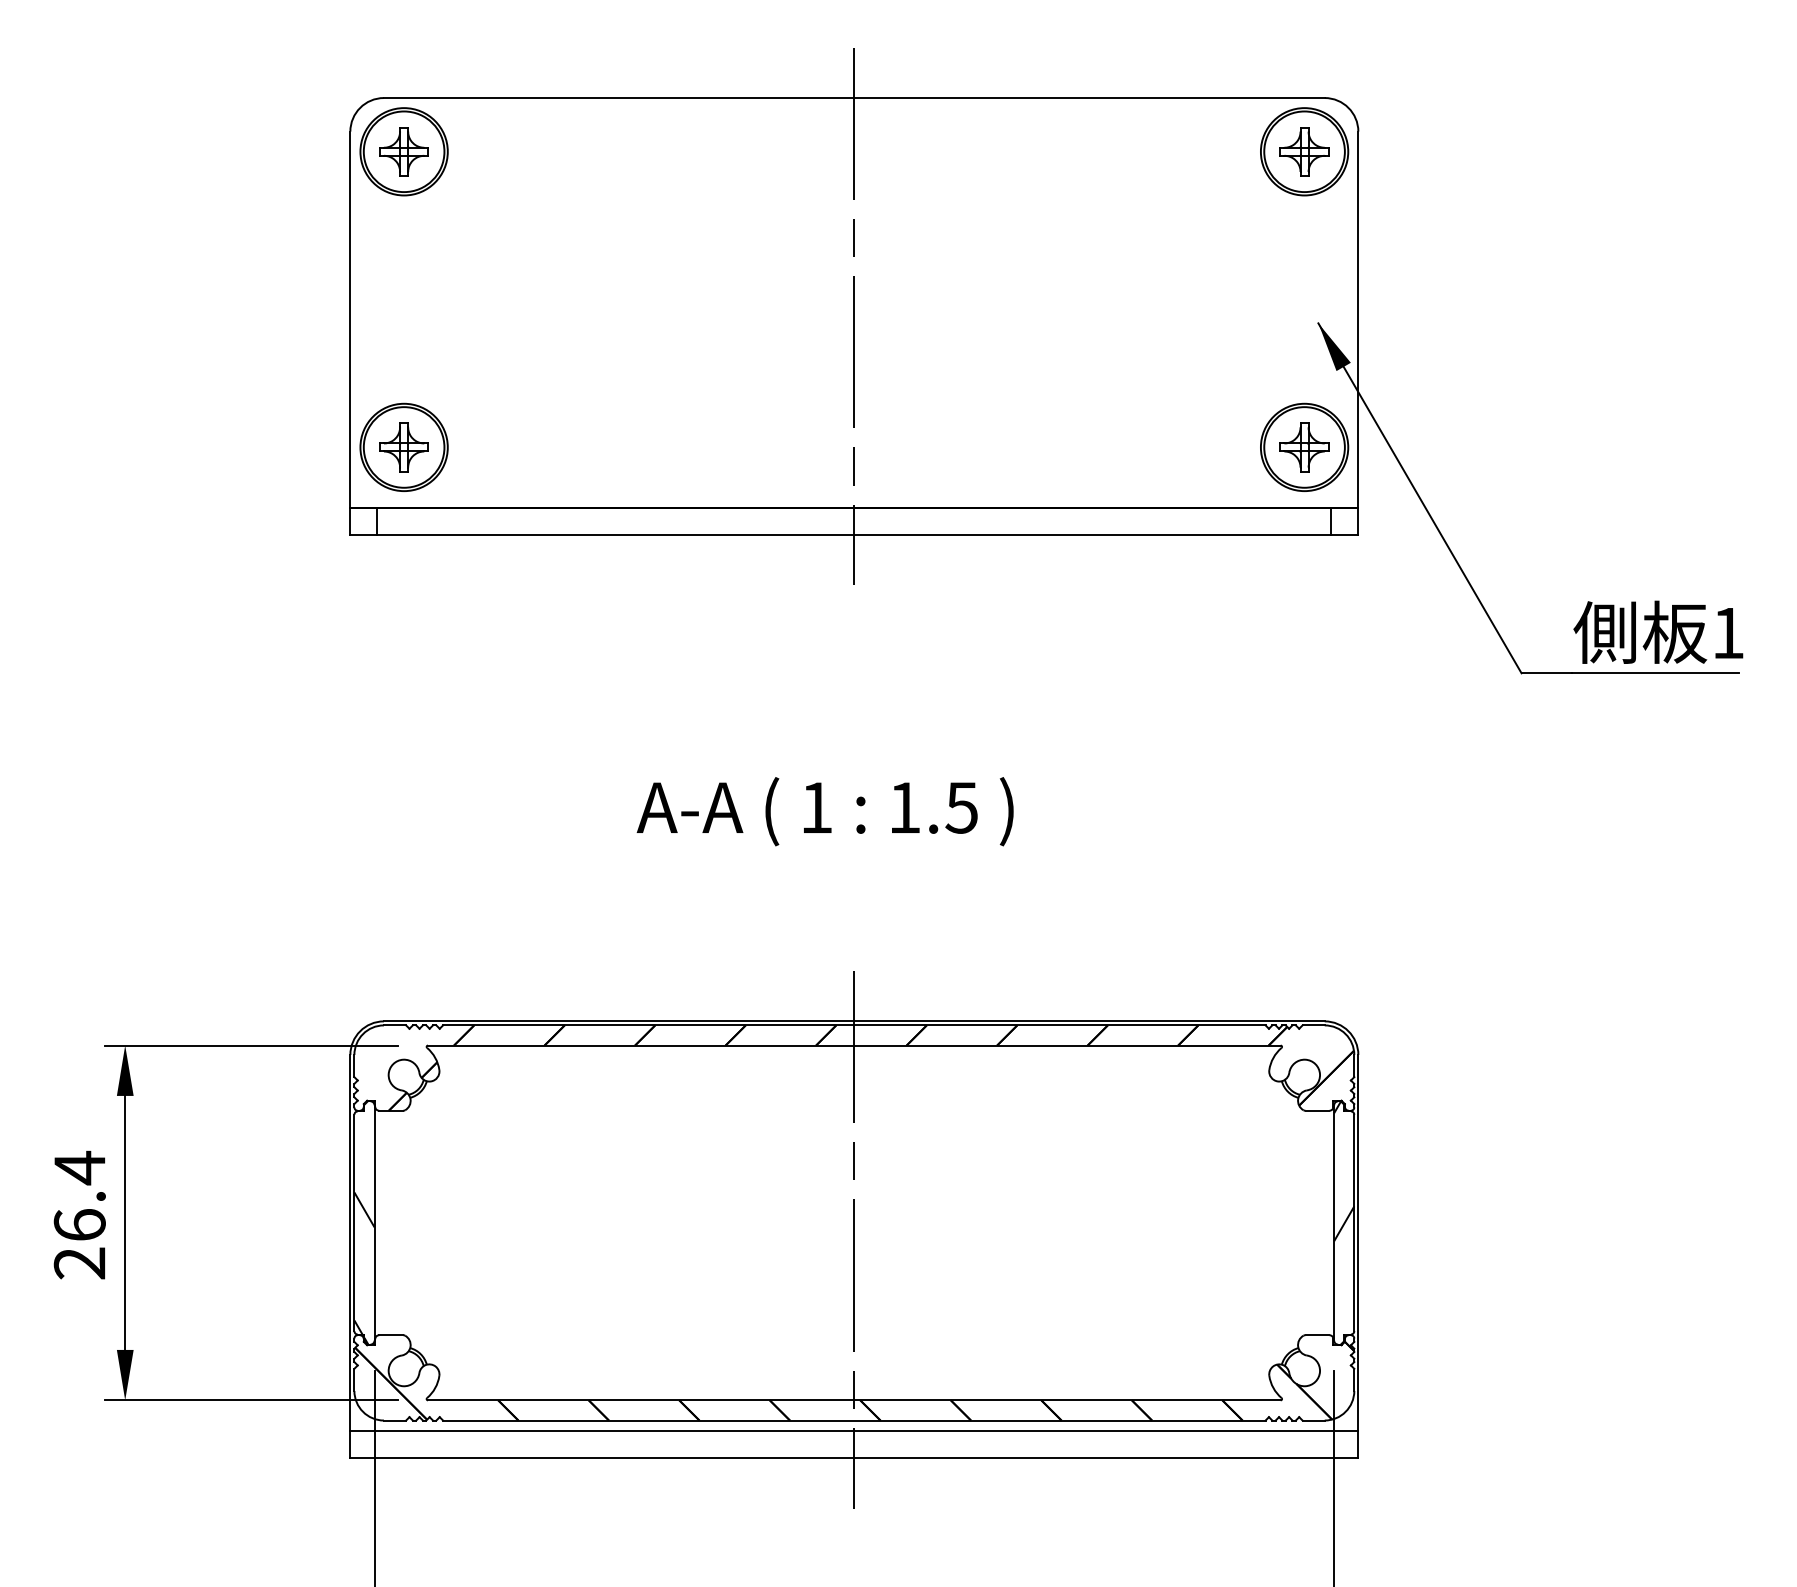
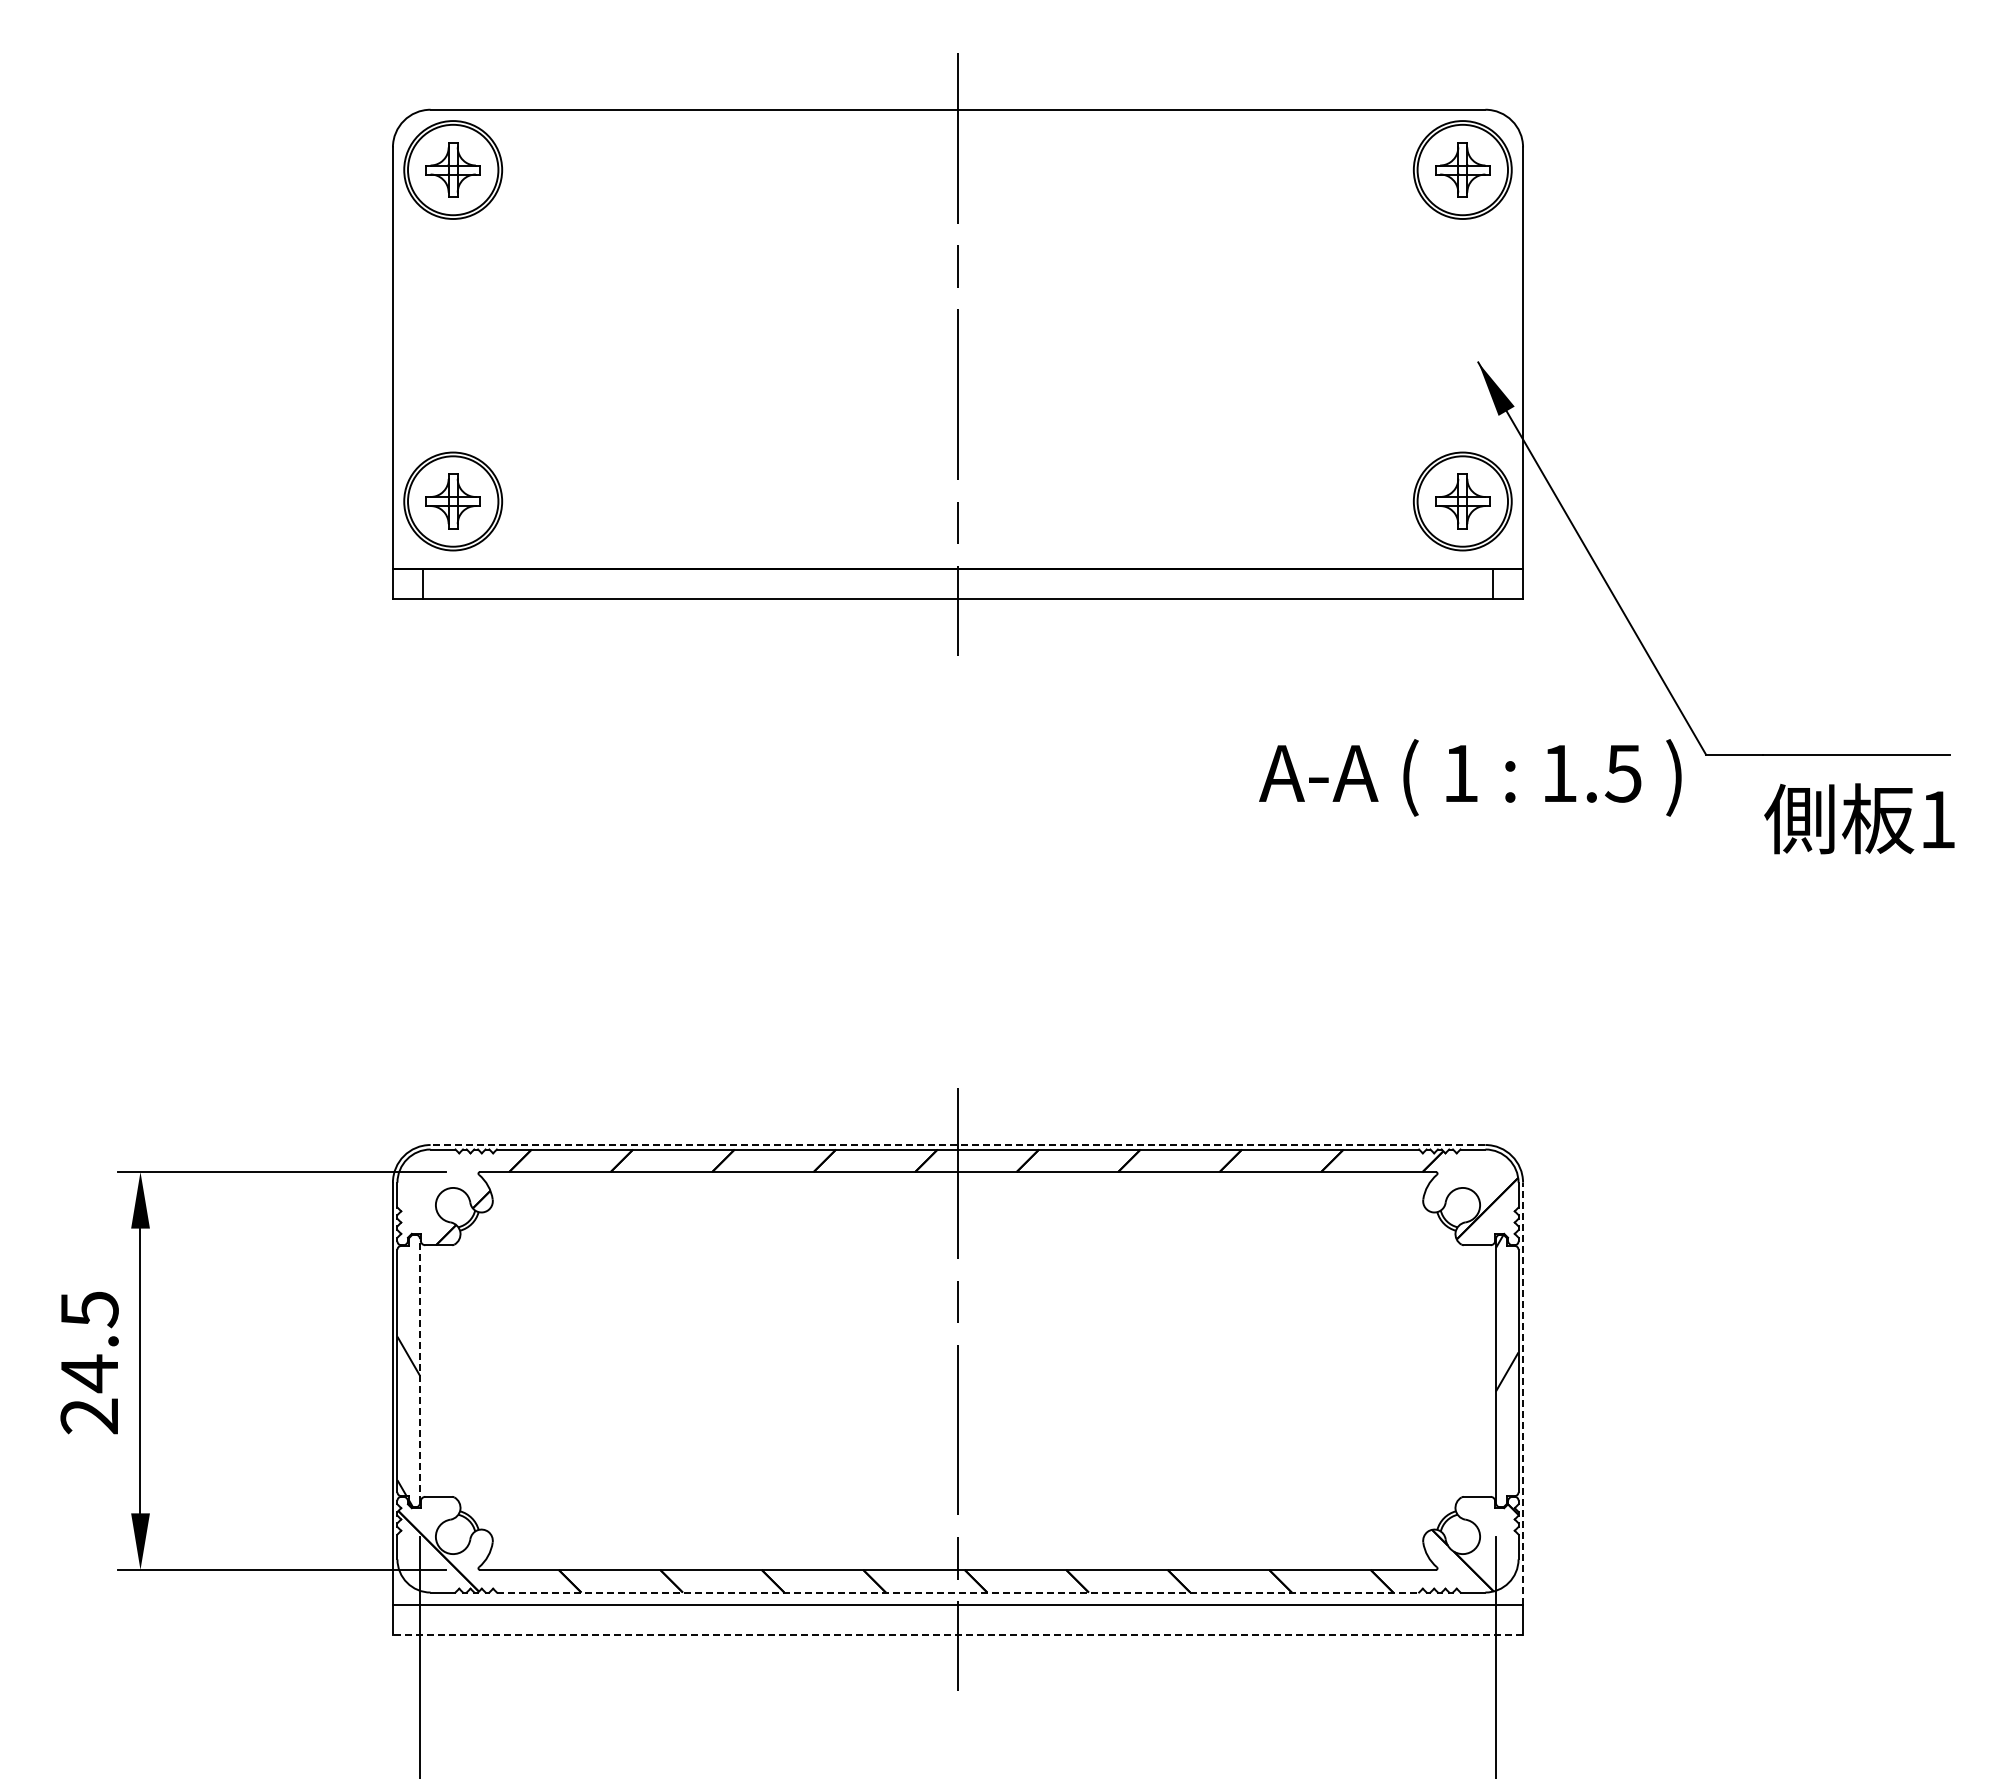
text: (1658, 632) -> (1859, 818), moved
text: (825, 811) -> (1470, 777), moved
line: (853, 1021) -> (957, 1145), solid -> dashed
text: (79, 1196) -> (89, 1341), 26.4 -> 24.5
line: (374, 1223) -> (420, 1371), solid -> dashed
line: (1358, 1243) -> (1523, 1393), solid -> dashed
line: (854, 1420) -> (958, 1592), solid -> dashed
line: (853, 1457) -> (957, 1634), solid -> dashed

